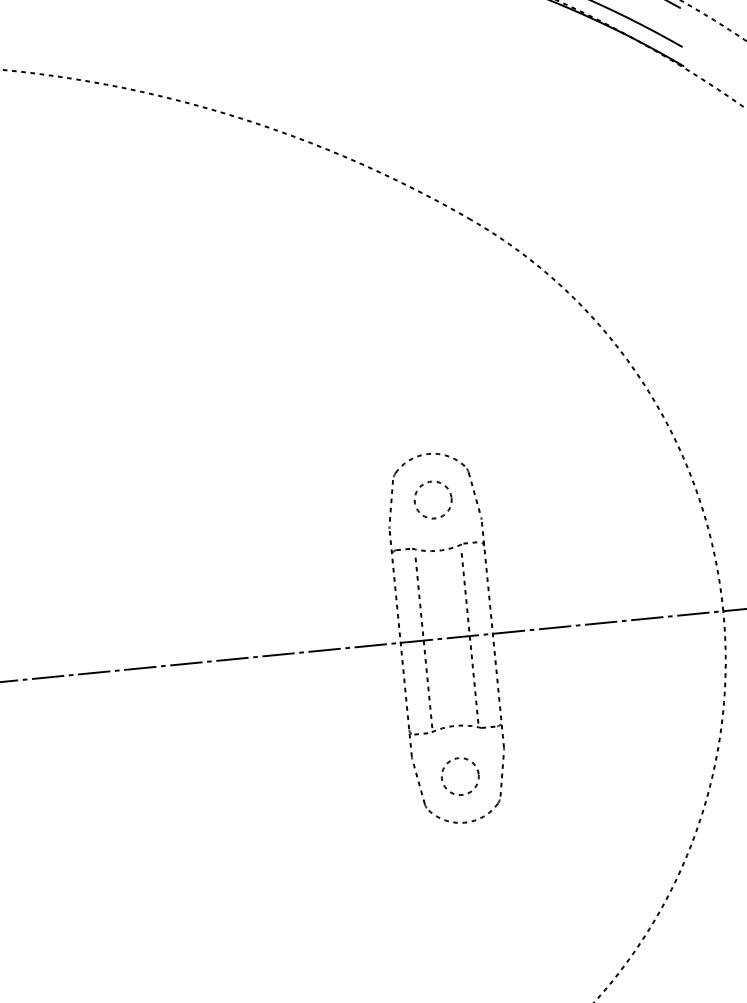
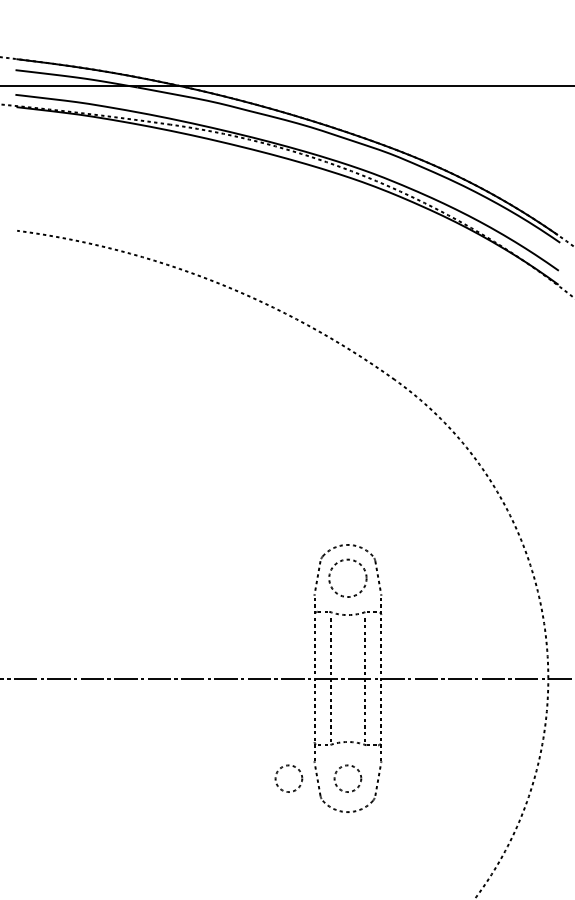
circle: (432, 498) -> (347, 577), size x1.4
circle: (378, 784) -> (288, 778), added

